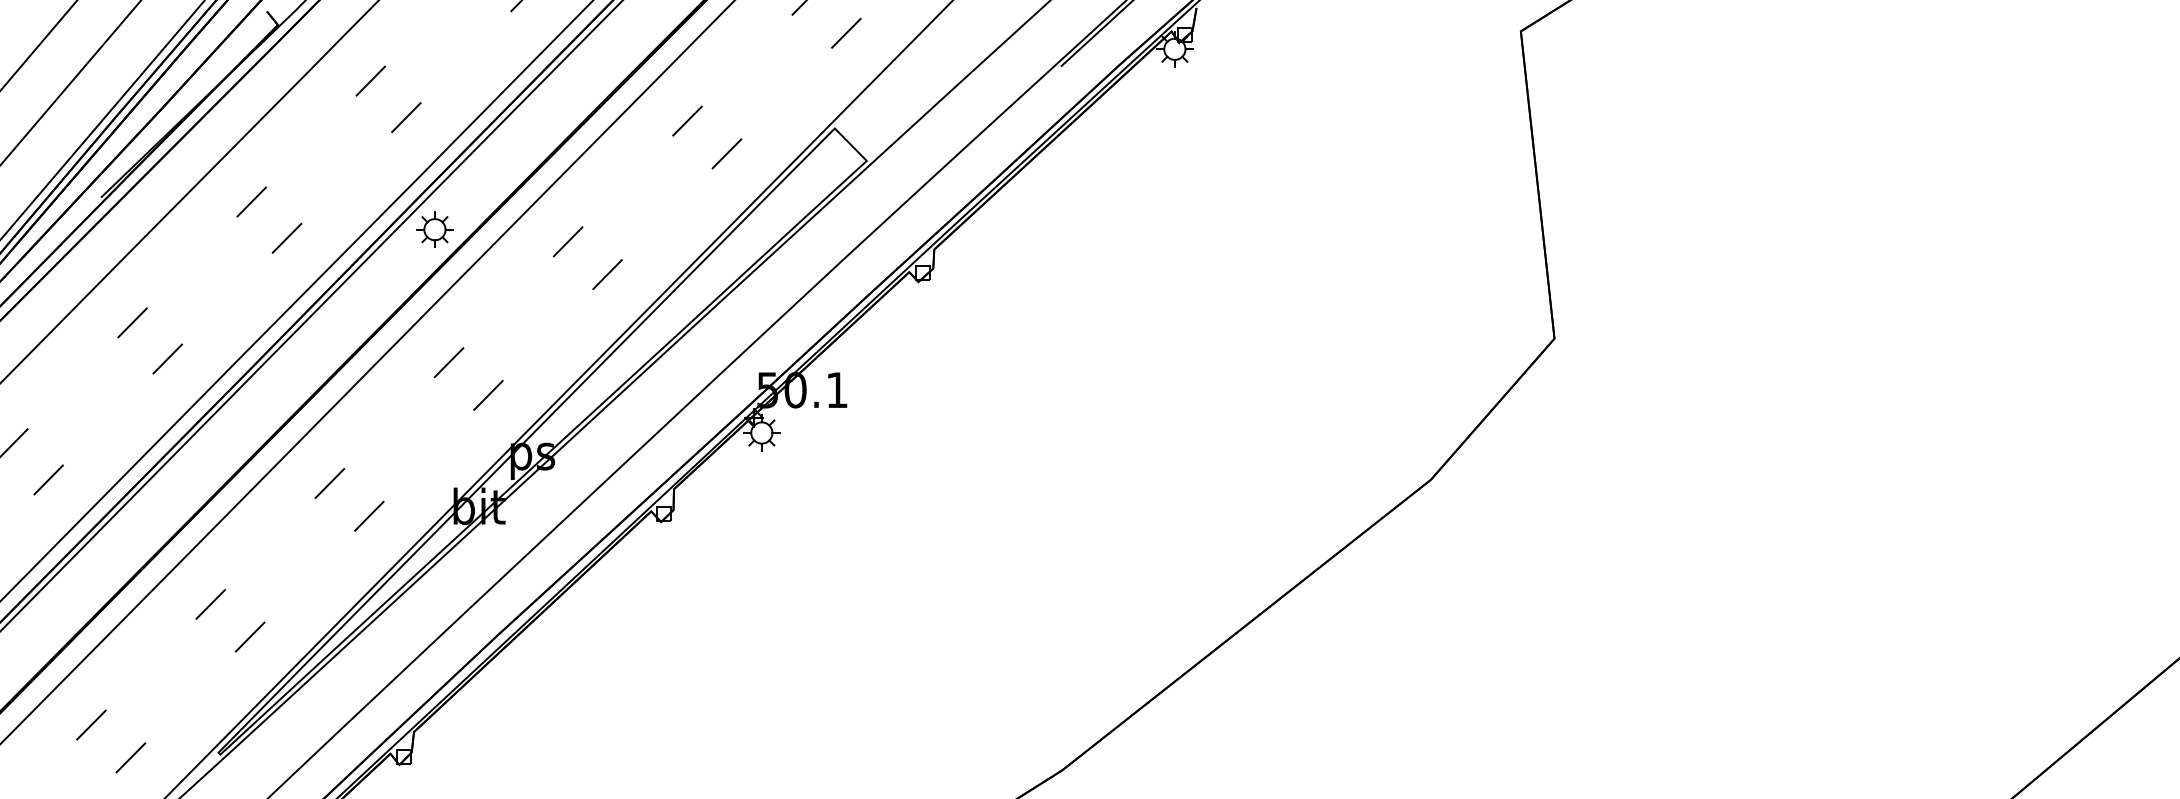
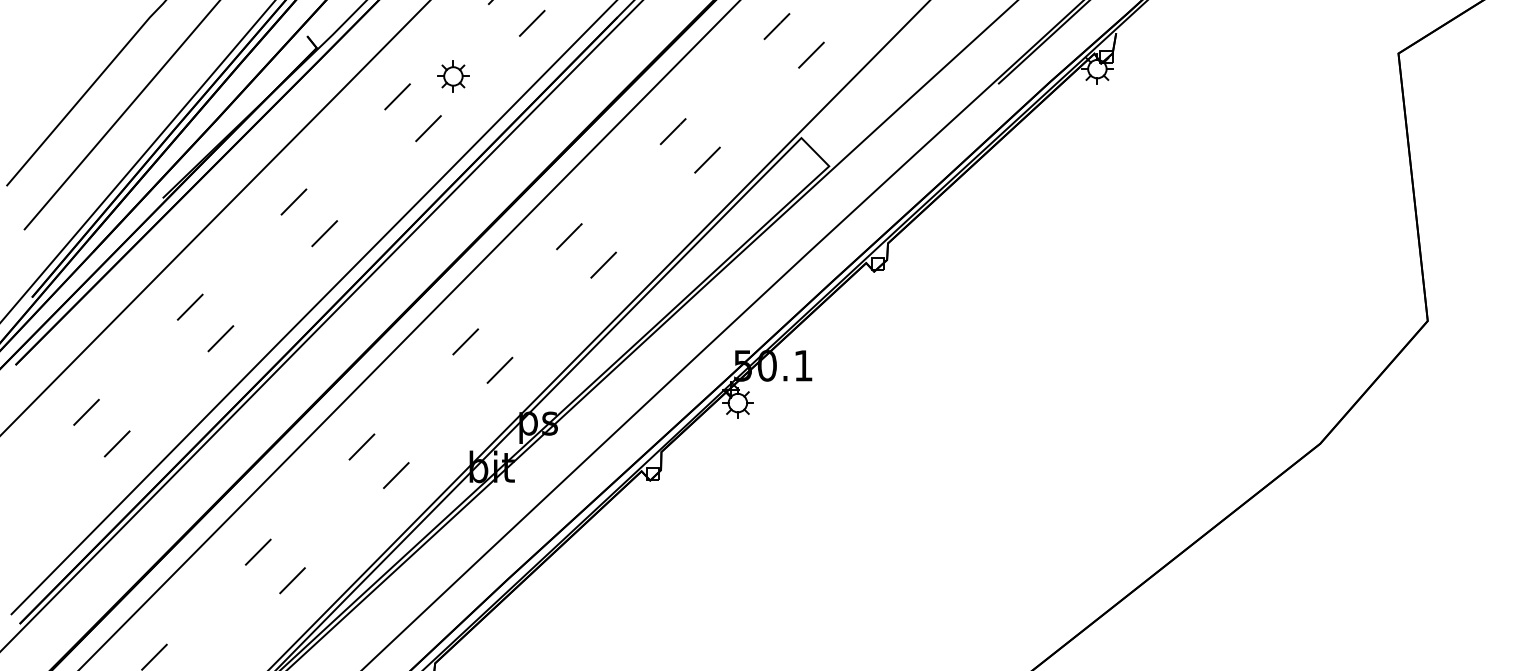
part: (434, 229) -> (453, 76), moved

